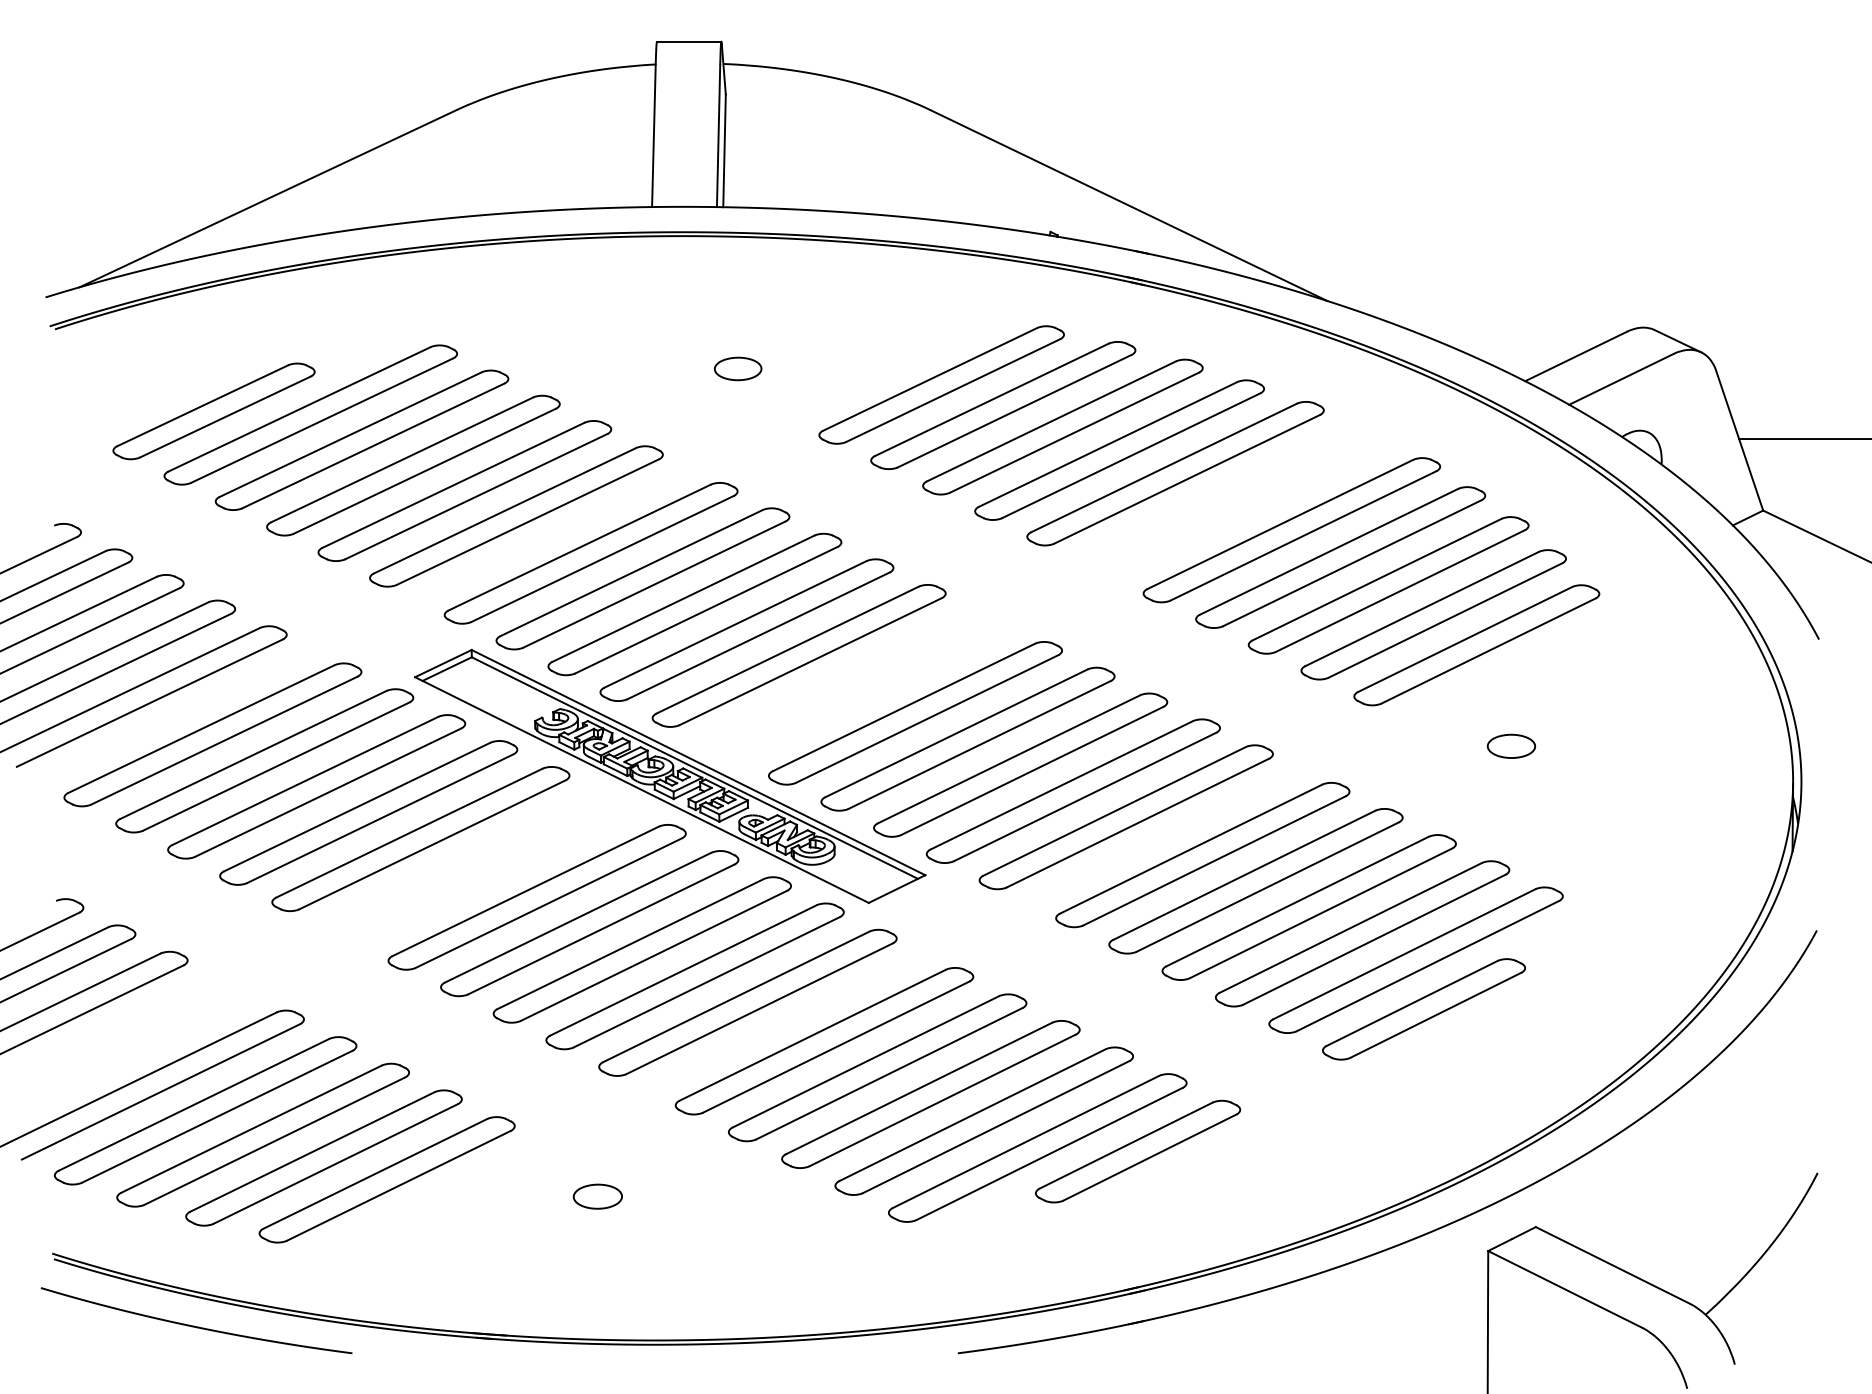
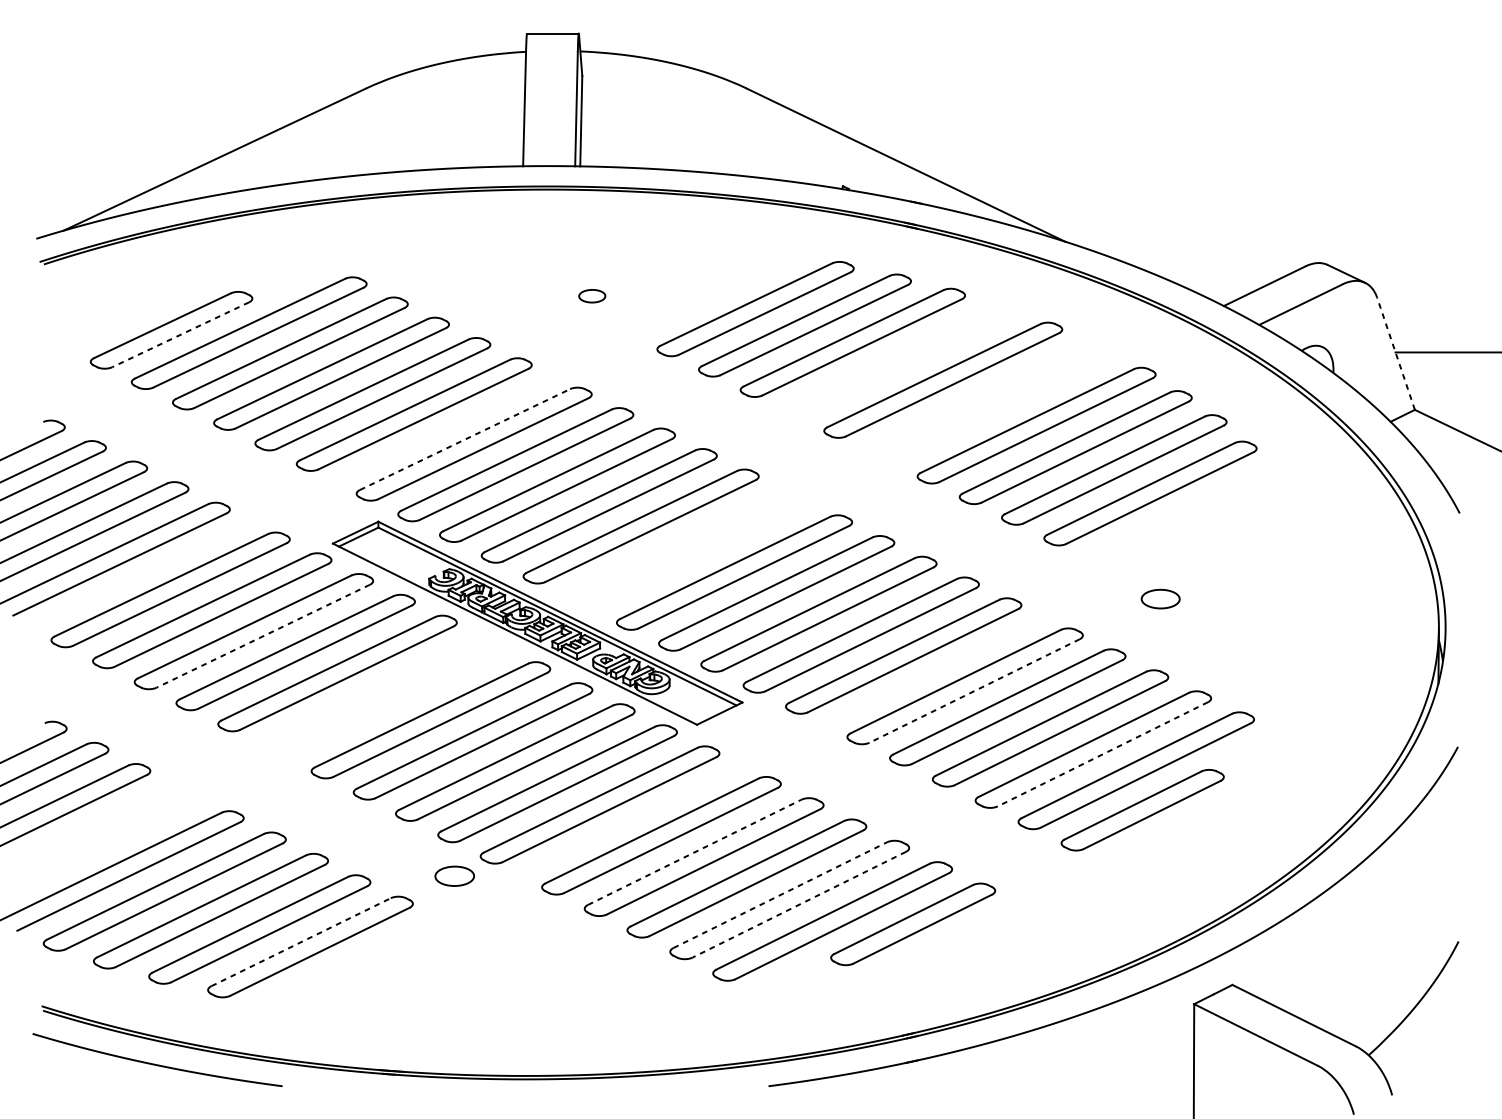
part: (738, 368) -> (592, 295), size x0.7
line: (224, 417) -> (179, 335), solid -> dashed
line: (1739, 440) -> (1395, 353), solid -> dashed
part: (1119, 449) -> (898, 360), removed
line: (580, 547) -> (465, 439), solid -> dashed
part: (1476, 645) -> (1184, 518), removed
part: (1511, 745) -> (1160, 598), moved
line: (328, 792) -> (263, 636), solid -> dashed
line: (1214, 860) -> (974, 690), solid -> dashed
line: (1374, 939) -> (1102, 754), solid -> dashed
line: (866, 1061) -> (695, 852), solid -> dashed
line: (972, 1115) -> (780, 895), solid -> dashed
line: (995, 1127) -> (798, 905), solid -> dashed
line: (375, 1173) -> (301, 941), solid -> dashed
part: (597, 1196) -> (454, 876), moved

